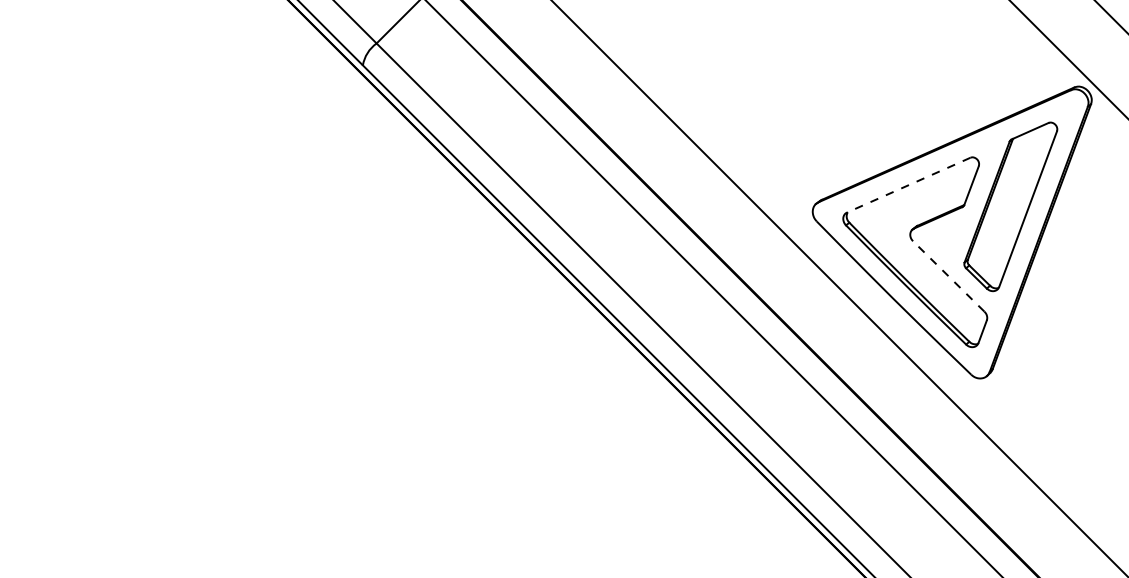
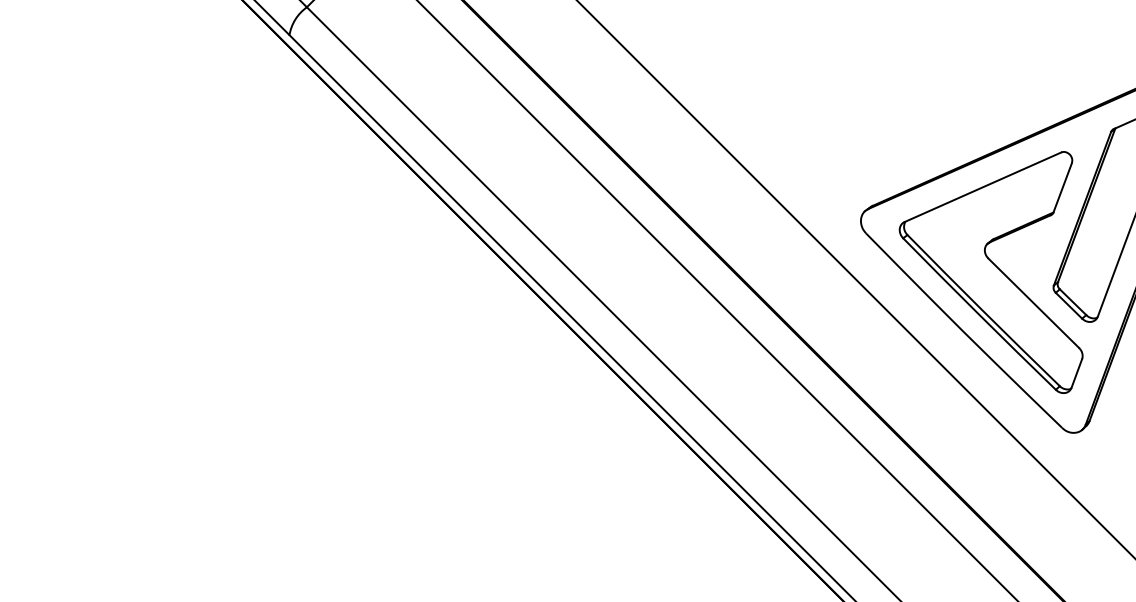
line: (908, 185) -> (982, 187), dashed -> solid
line: (948, 276) -> (1033, 303), dashed -> solid

